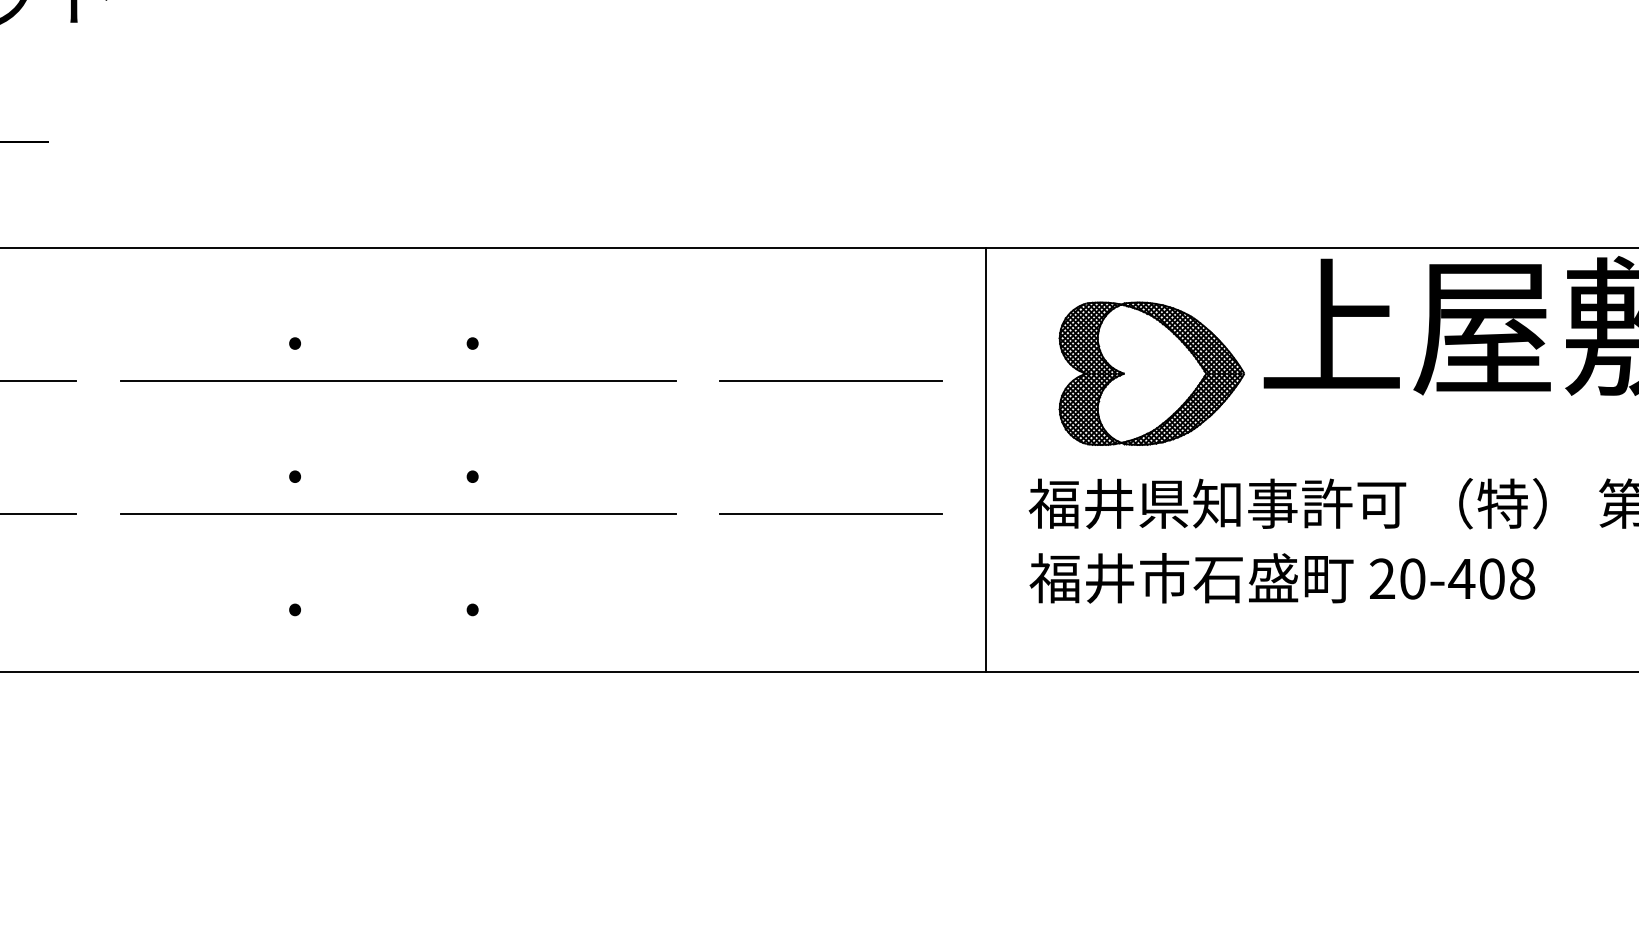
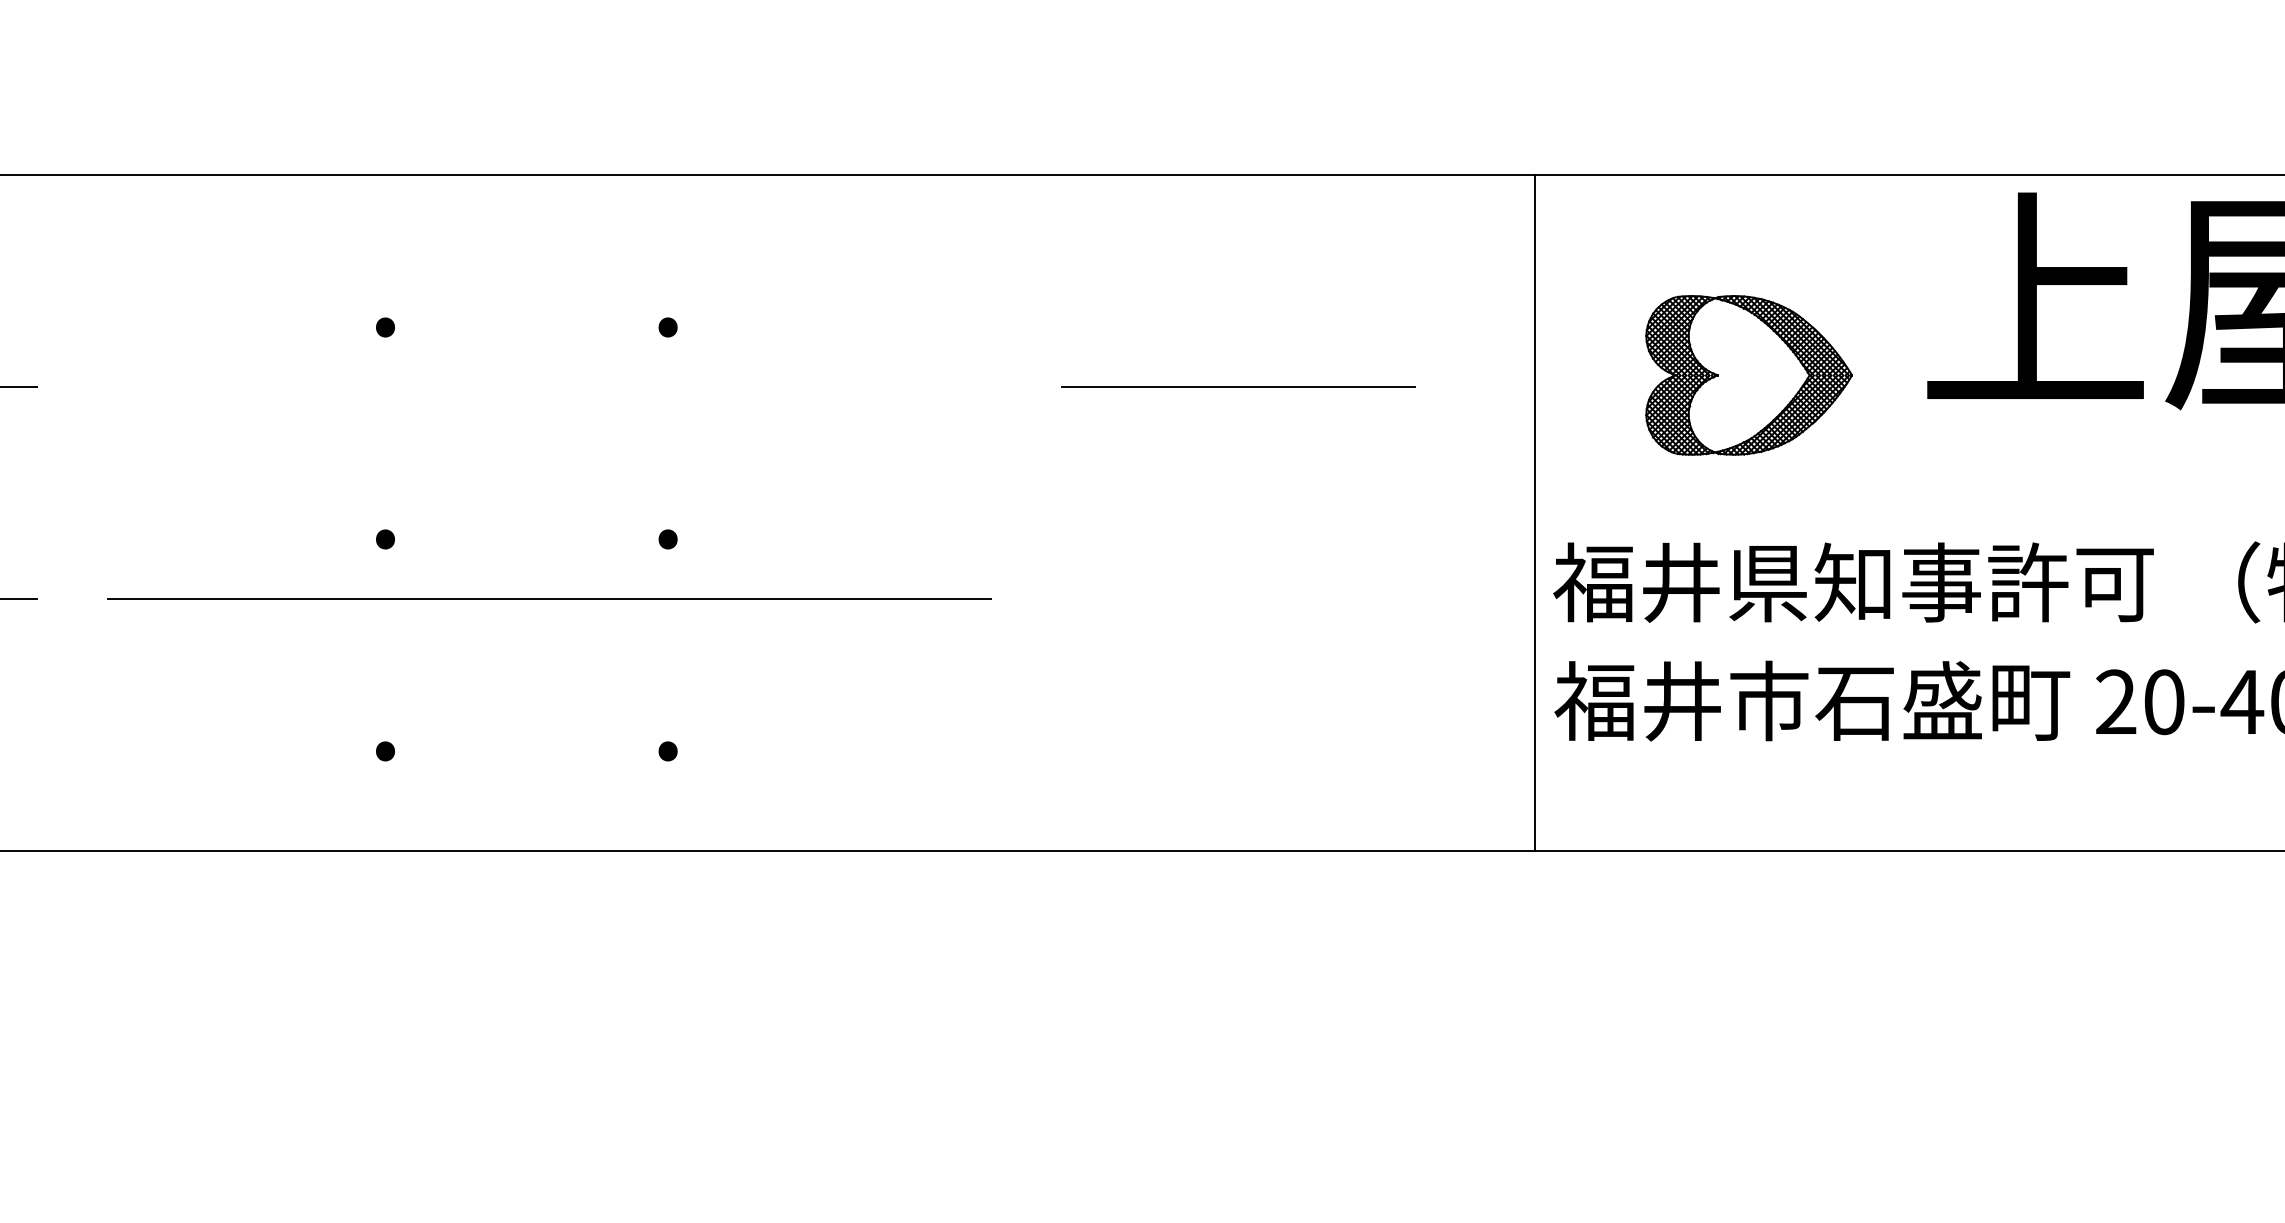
part: (1151, 373) -> (1748, 375), size x0.7
line: (397, 381) -> (548, 387), removed
line: (986, 459) -> (1535, 512), moved
line: (830, 514) -> (1237, 599), removed

